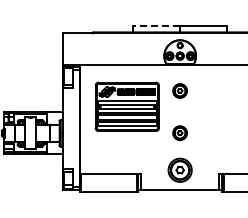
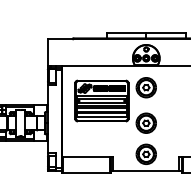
line: (156, 26) -> (126, 33), dashed -> solid
part: (179, 90) -> (145, 87), size x1.67
part: (179, 132) -> (145, 122), size x1.67

